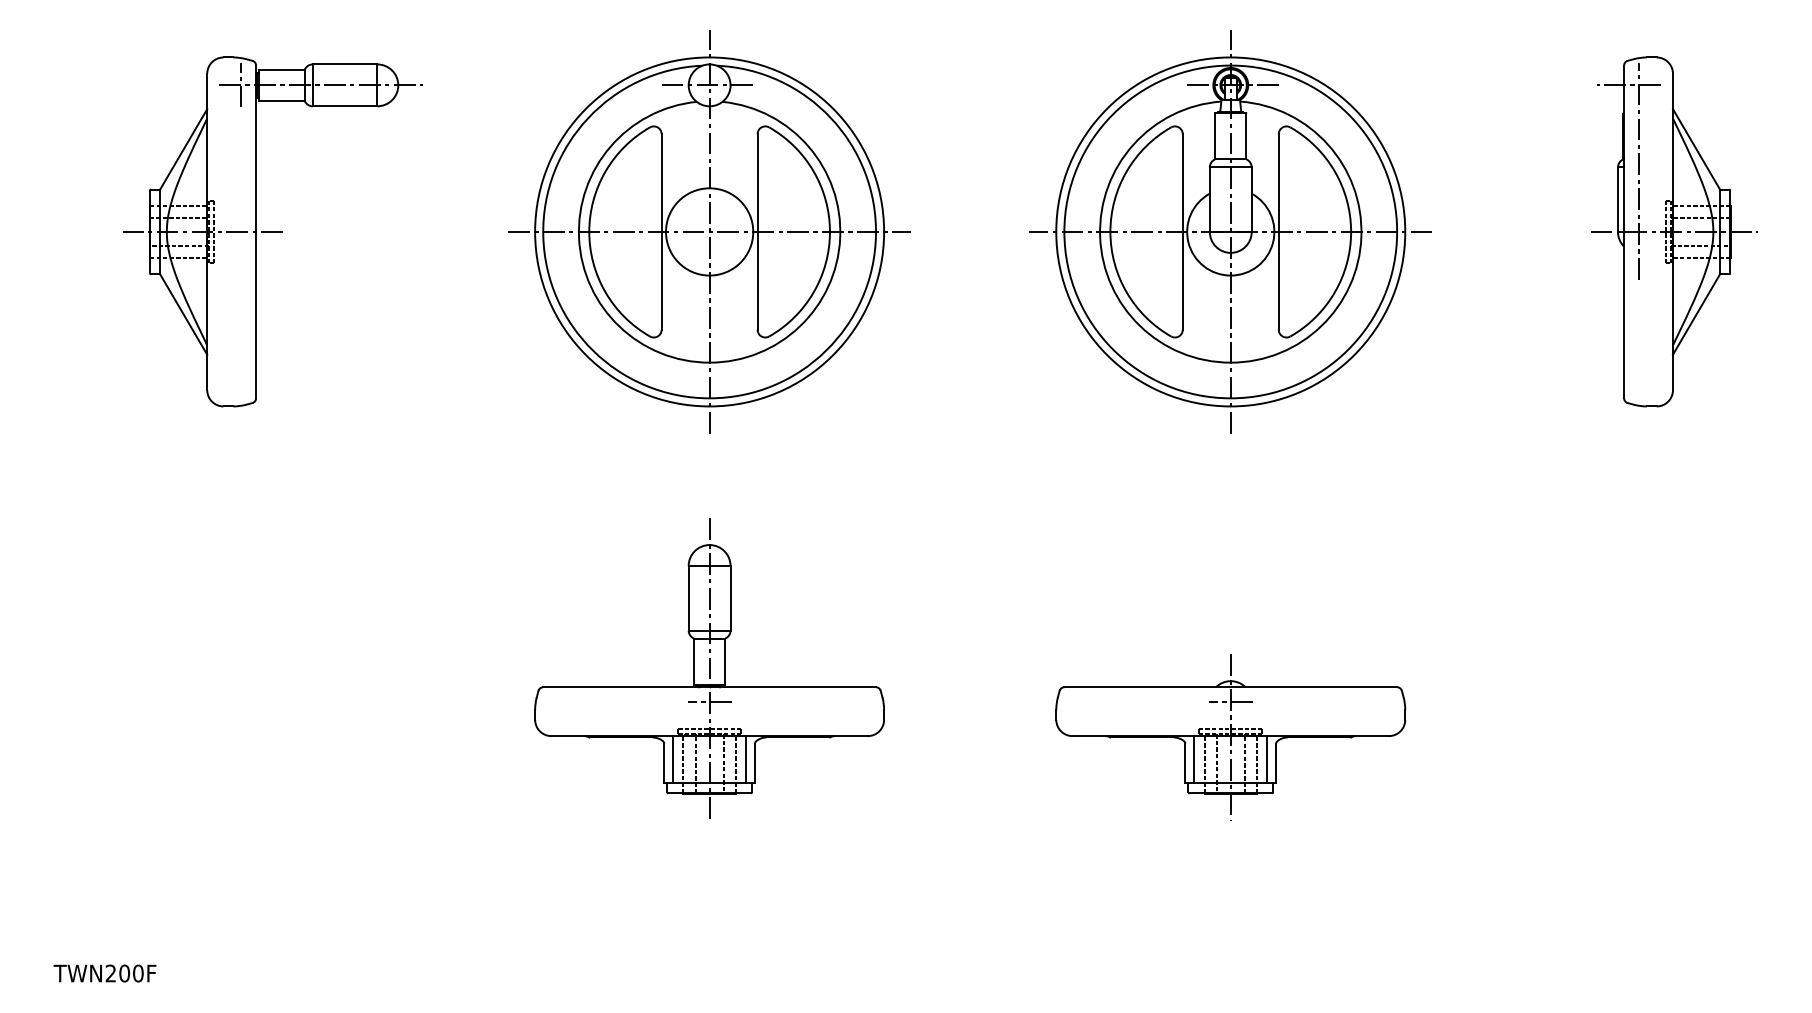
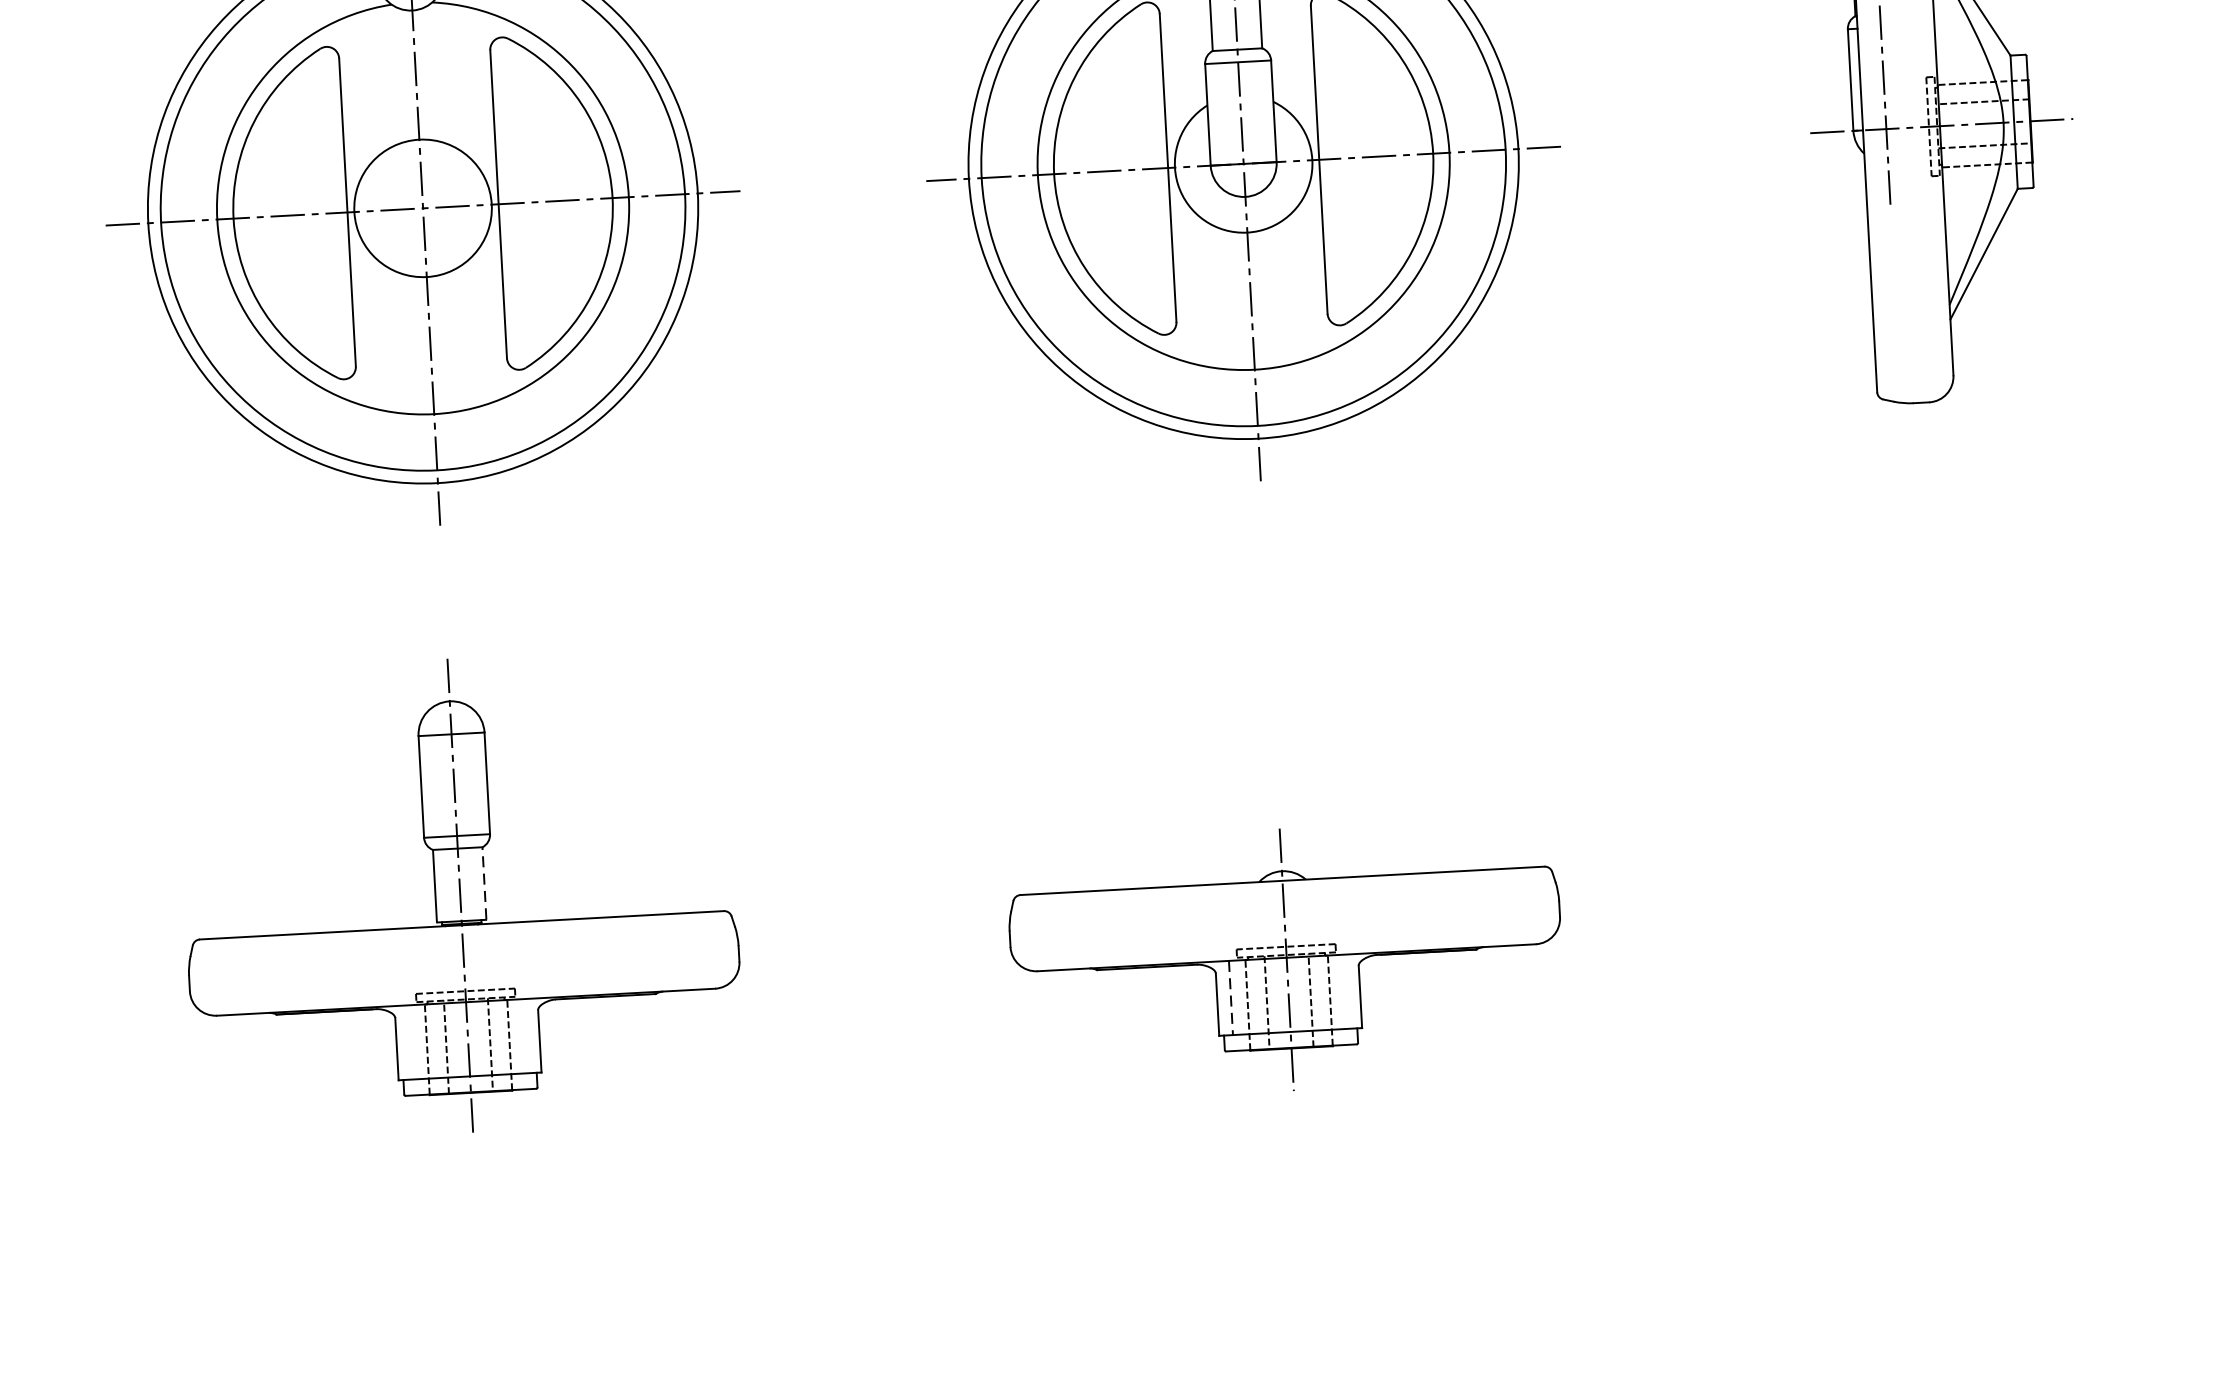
line: (725, 661) -> (484, 883), solid -> dashed
line: (709, 702) -> (463, 949), removed
line: (1230, 702) -> (1283, 904), removed
line: (672, 759) -> (409, 1042), removed
line: (746, 759) -> (526, 1035), removed
line: (1194, 759) -> (1231, 997), solid -> dashed
line: (1267, 759) -> (1346, 991), removed

